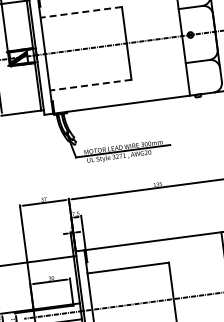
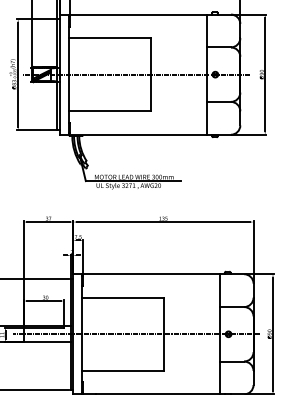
line: (80, 11) -> (109, 37), dashed -> solid
line: (90, 85) -> (109, 111), dashed -> solid

